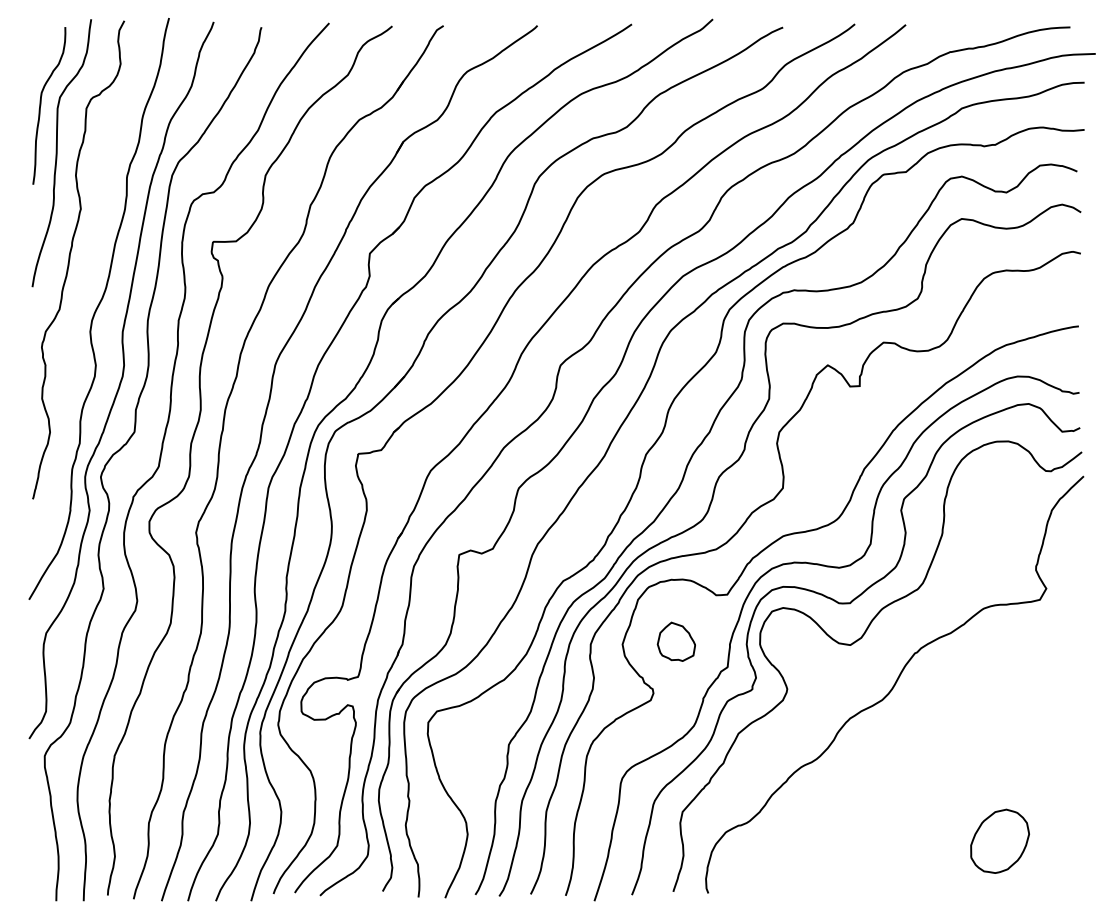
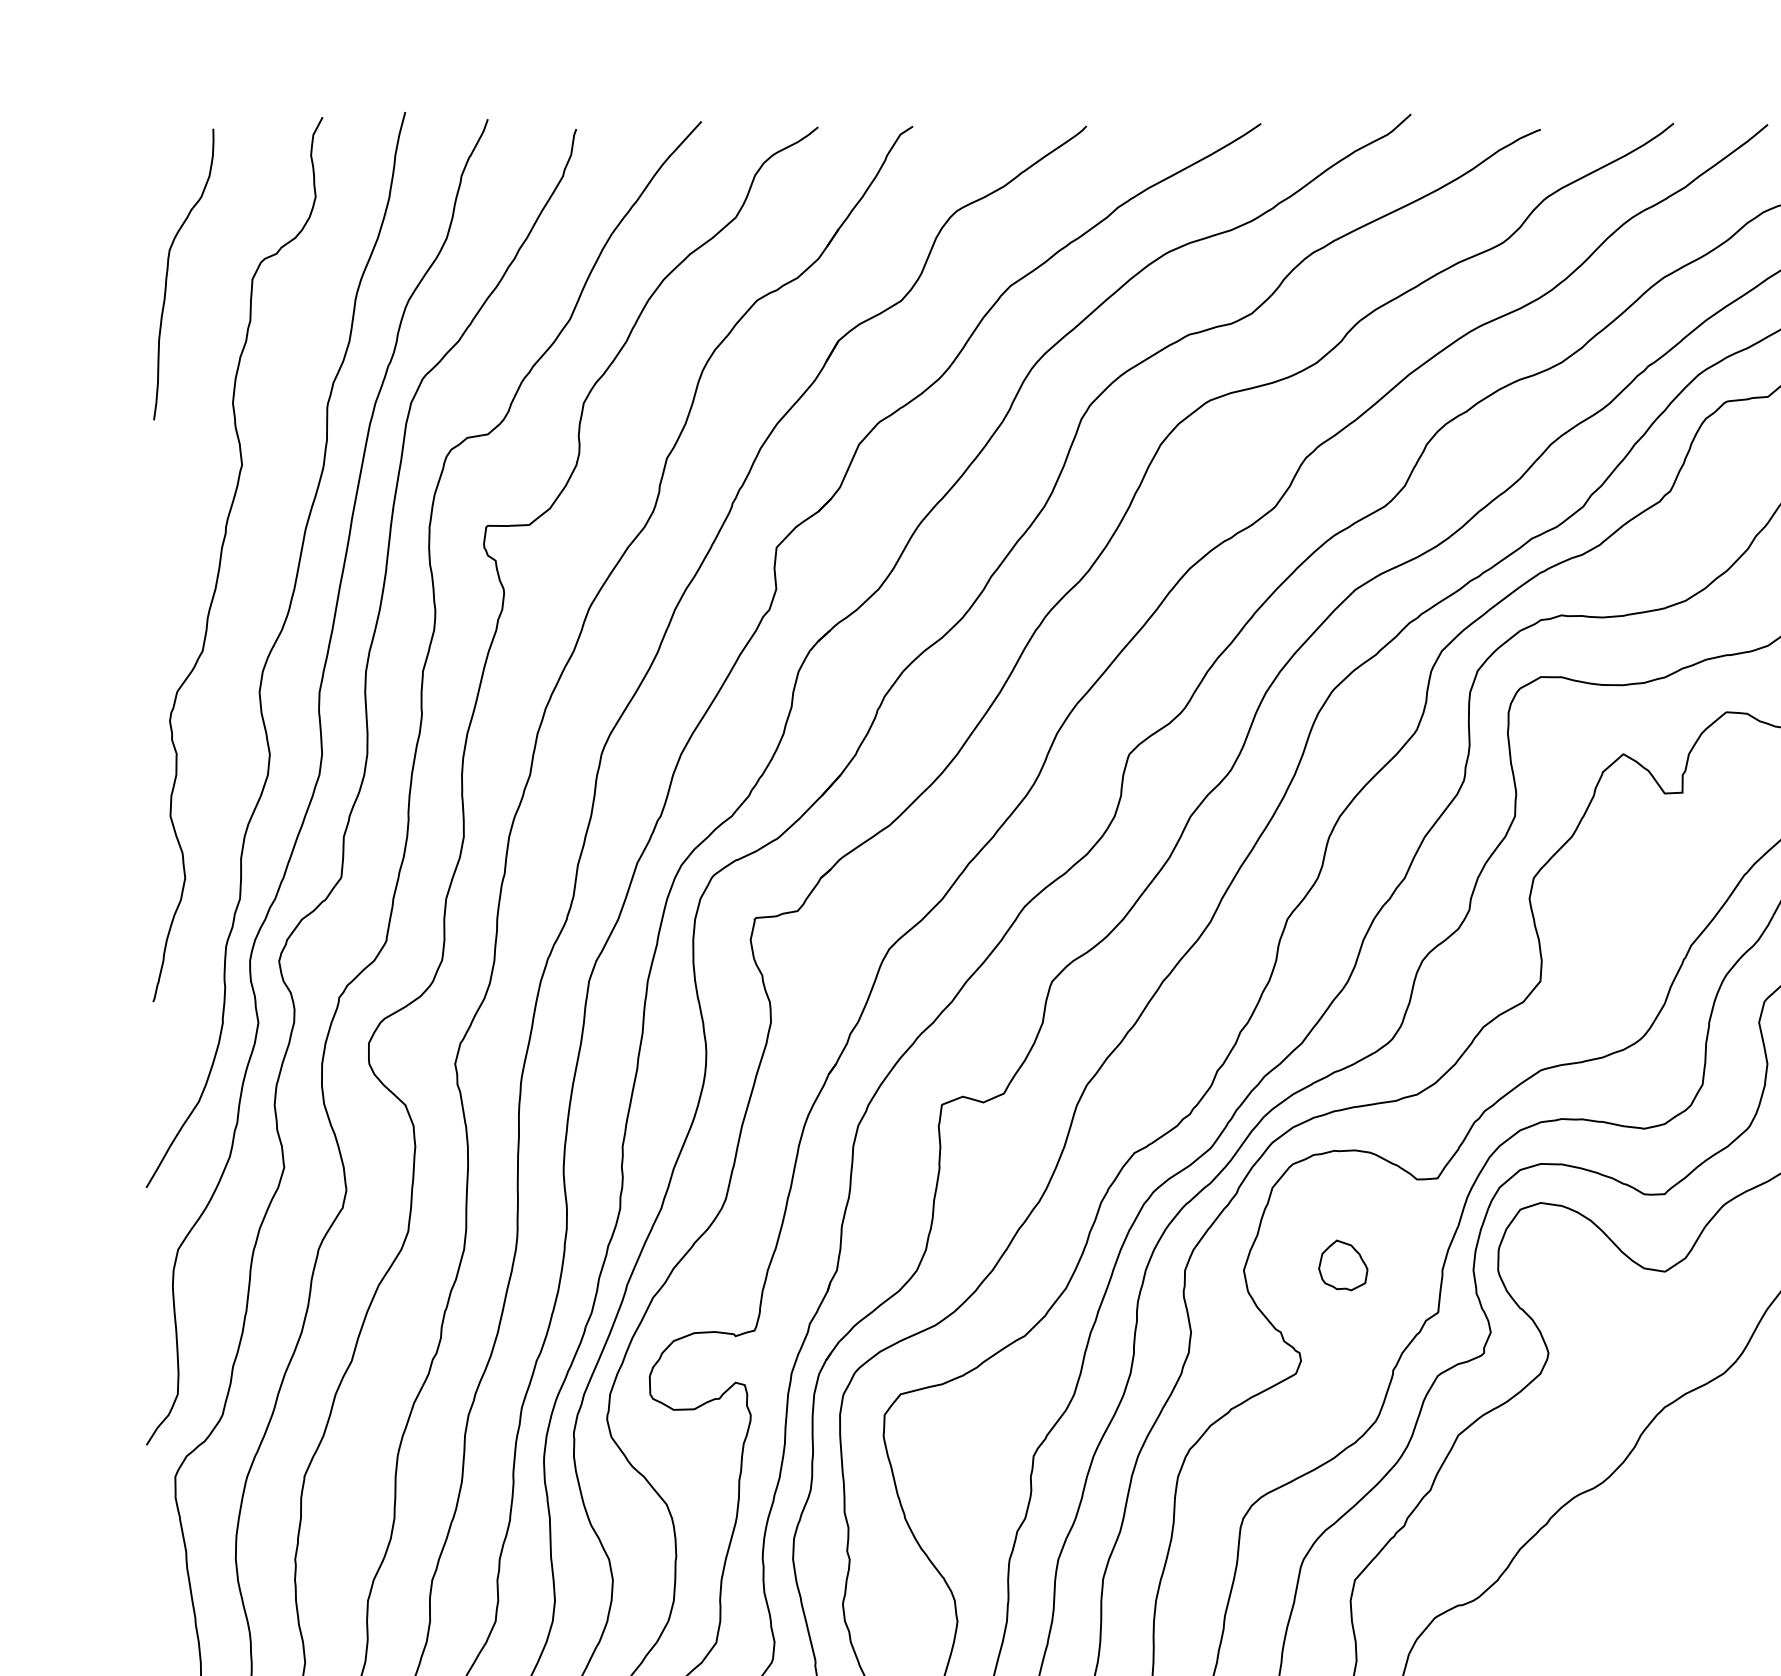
curve: (57, 153) -> (198, 362), removed
part: (675, 641) -> (1341, 1264), size x0.7

